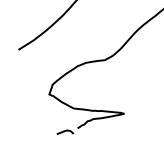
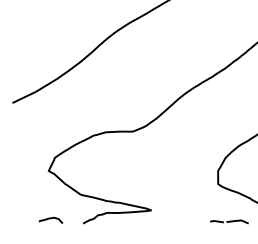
curve: (64, 132) -> (50, 219), moved

